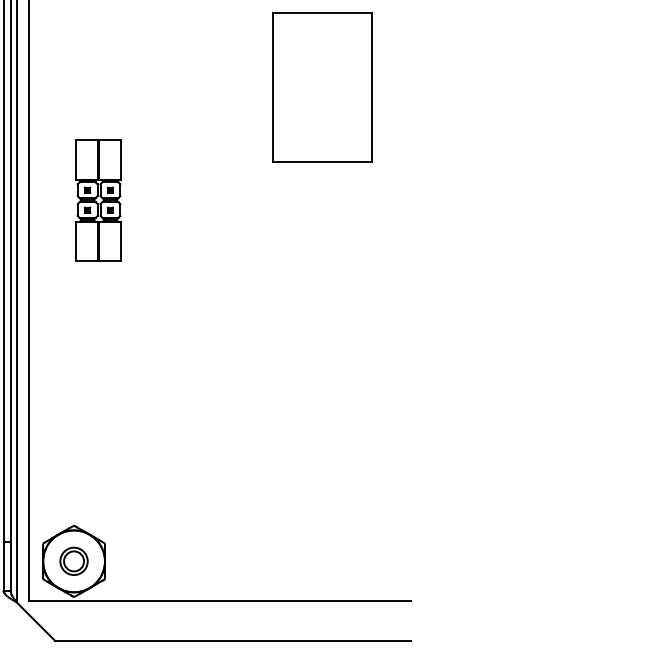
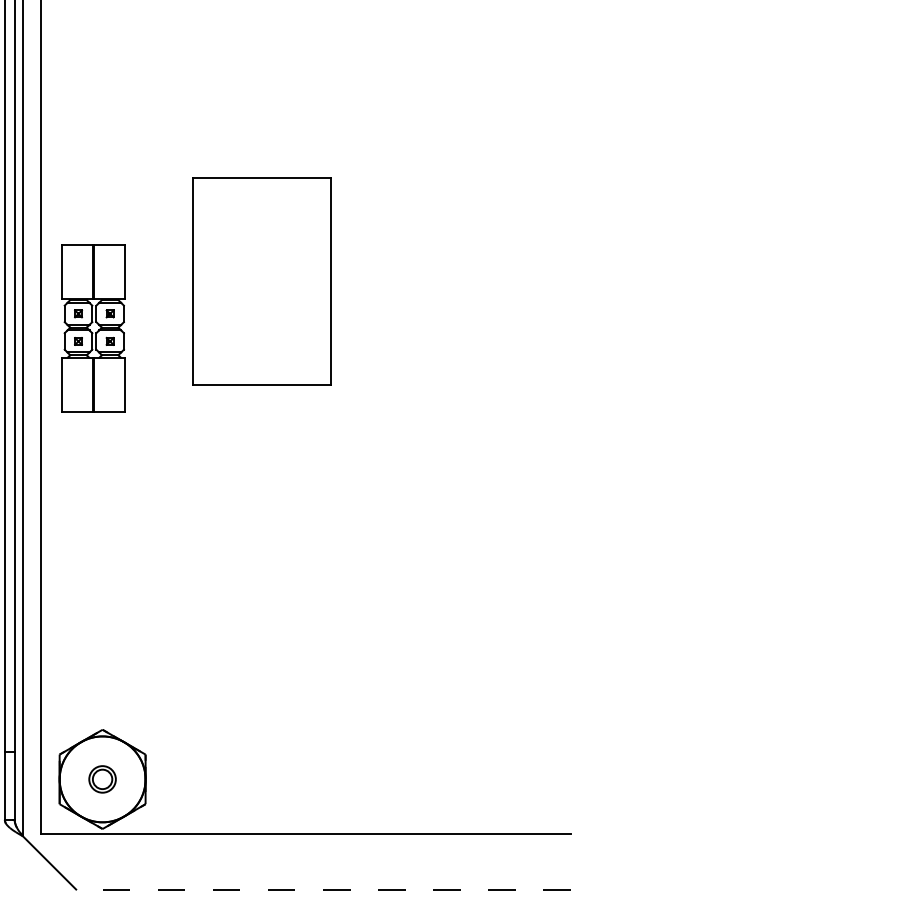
part: (322, 87) -> (261, 281), moved
part: (98, 200) -> (93, 328), moved
part: (73, 561) -> (102, 779), size x0.7
line: (233, 640) -> (323, 889), solid -> dashed

